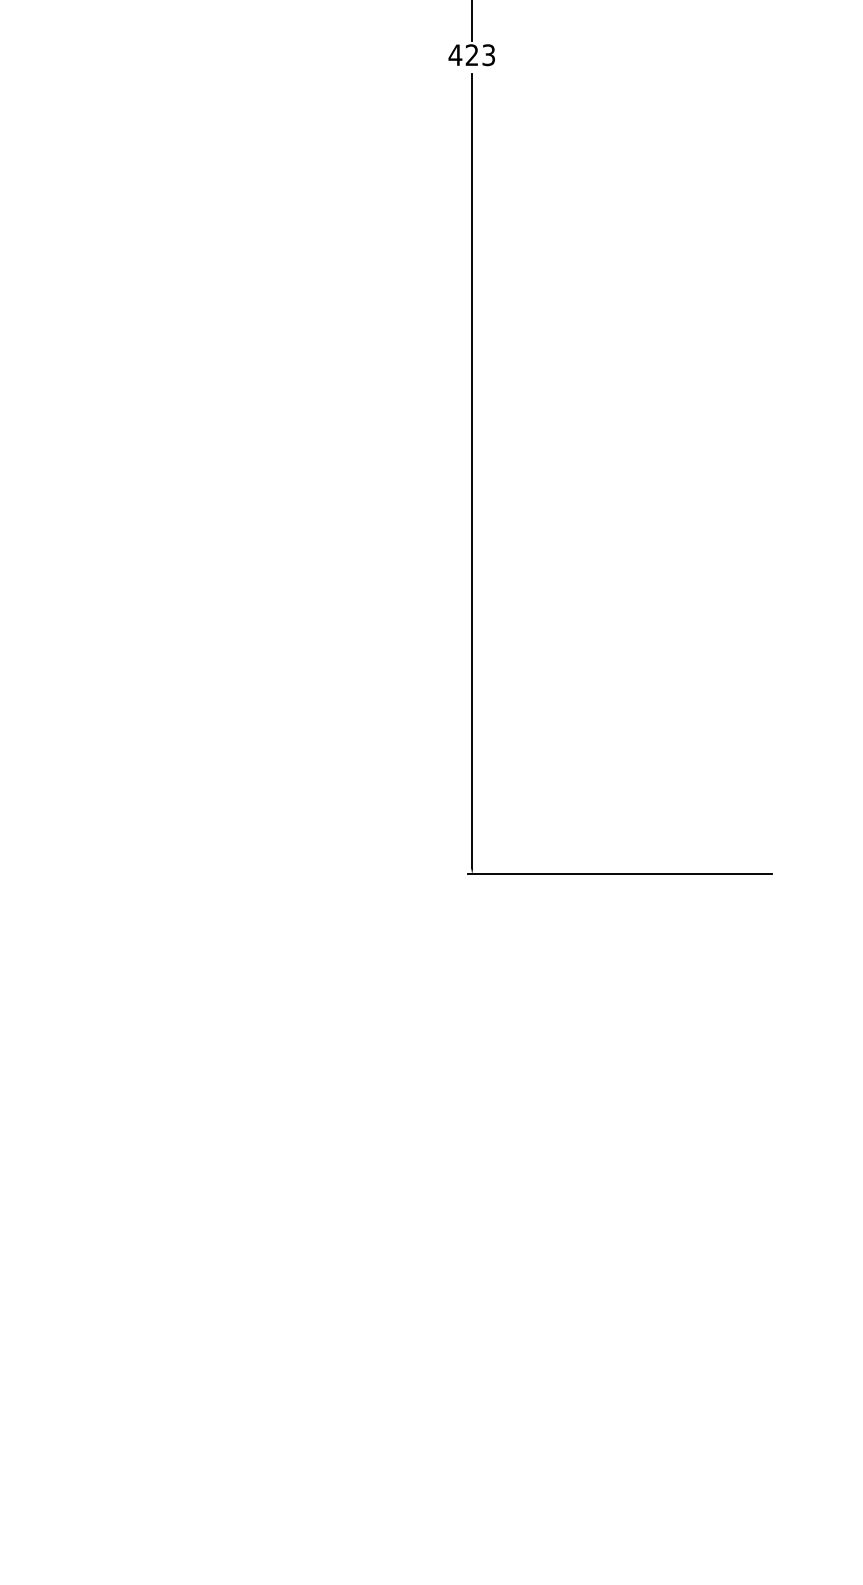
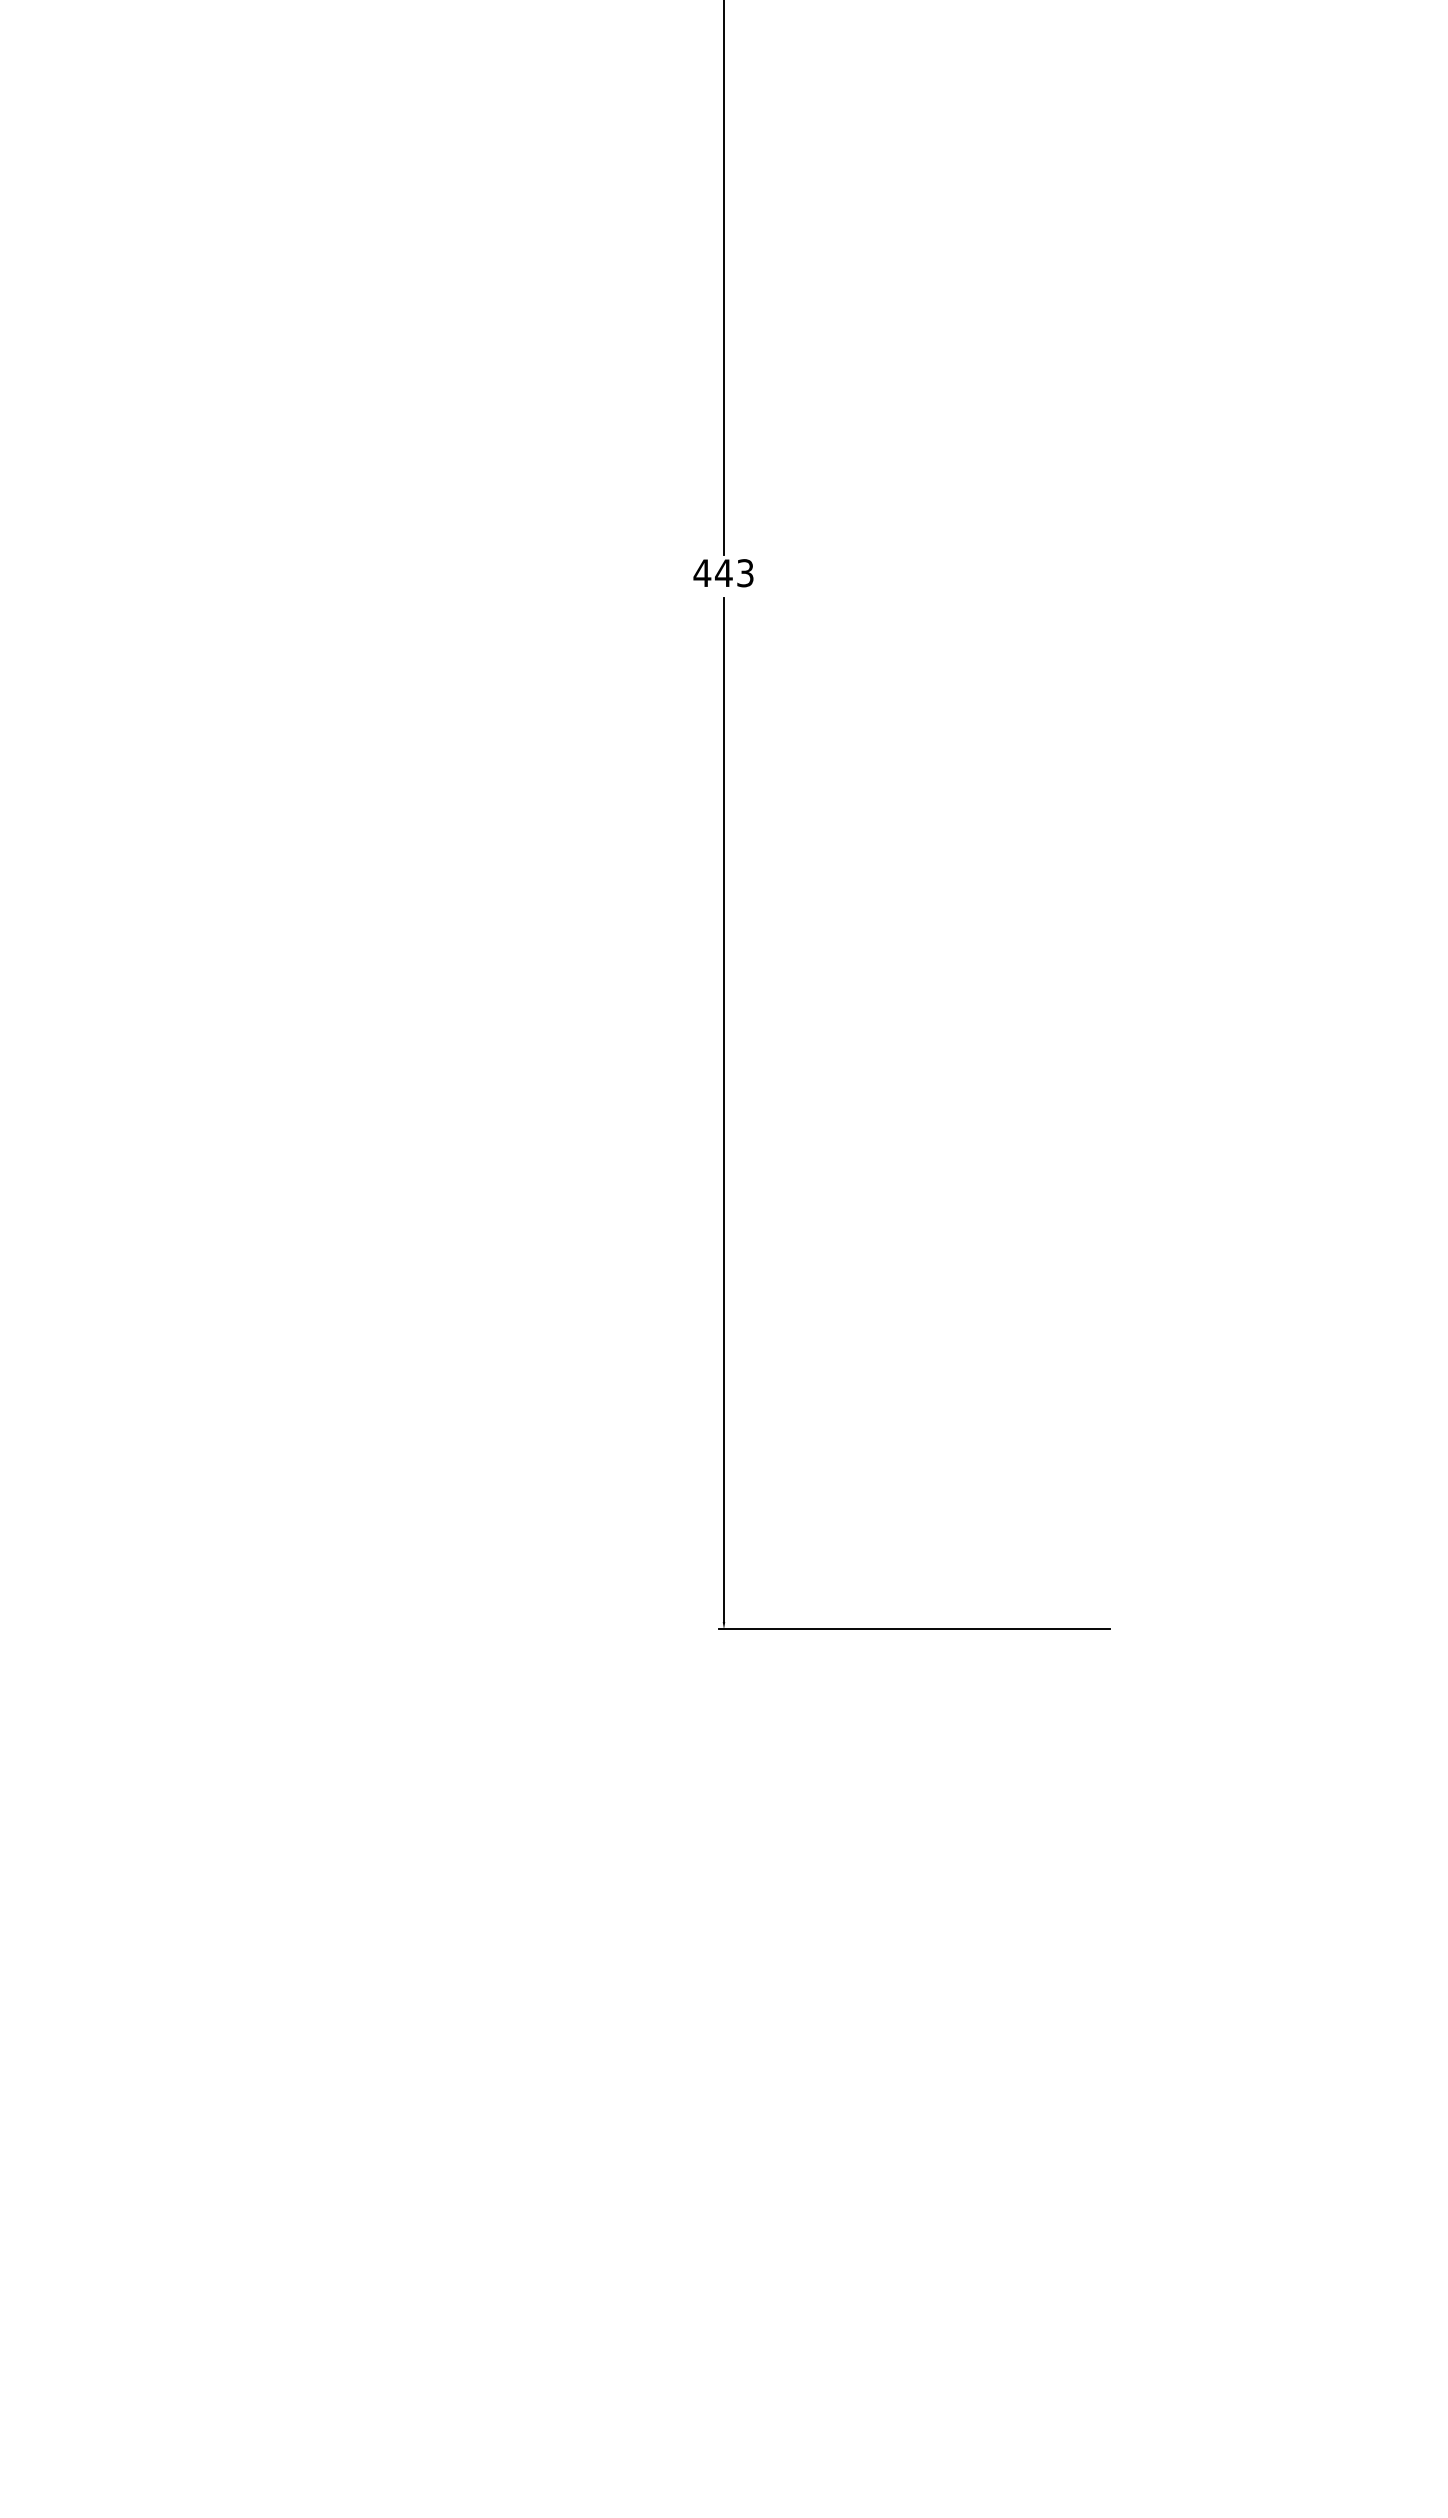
text: (471, 54) -> (723, 572), 423 -> 443

